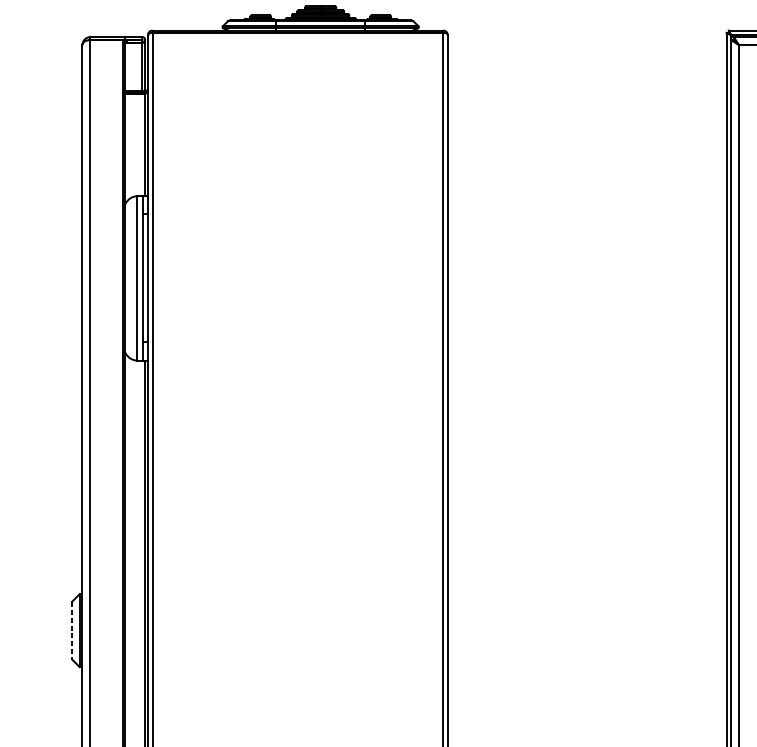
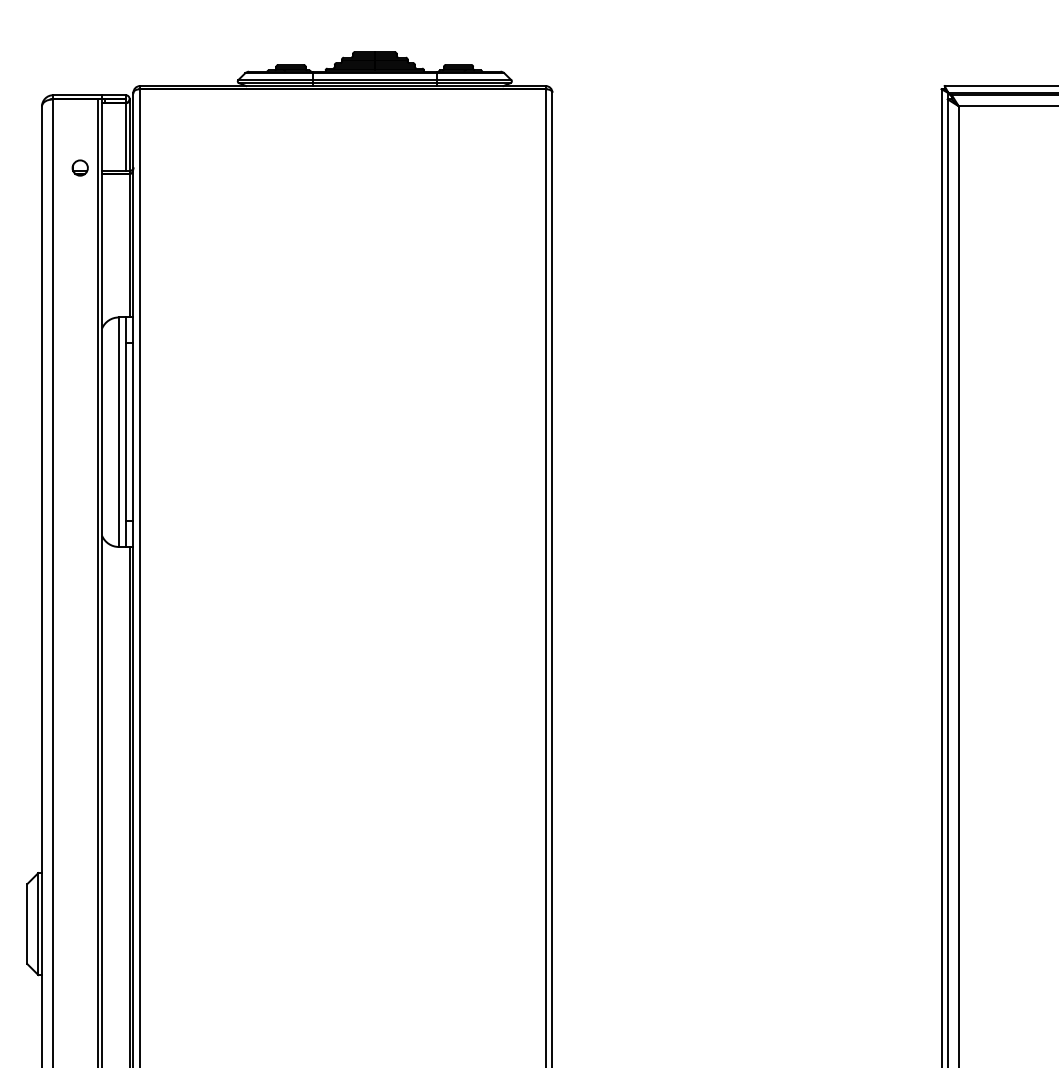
part: (109, 88) -> (79, 167), added
line: (72, 630) -> (27, 924), dashed -> solid

